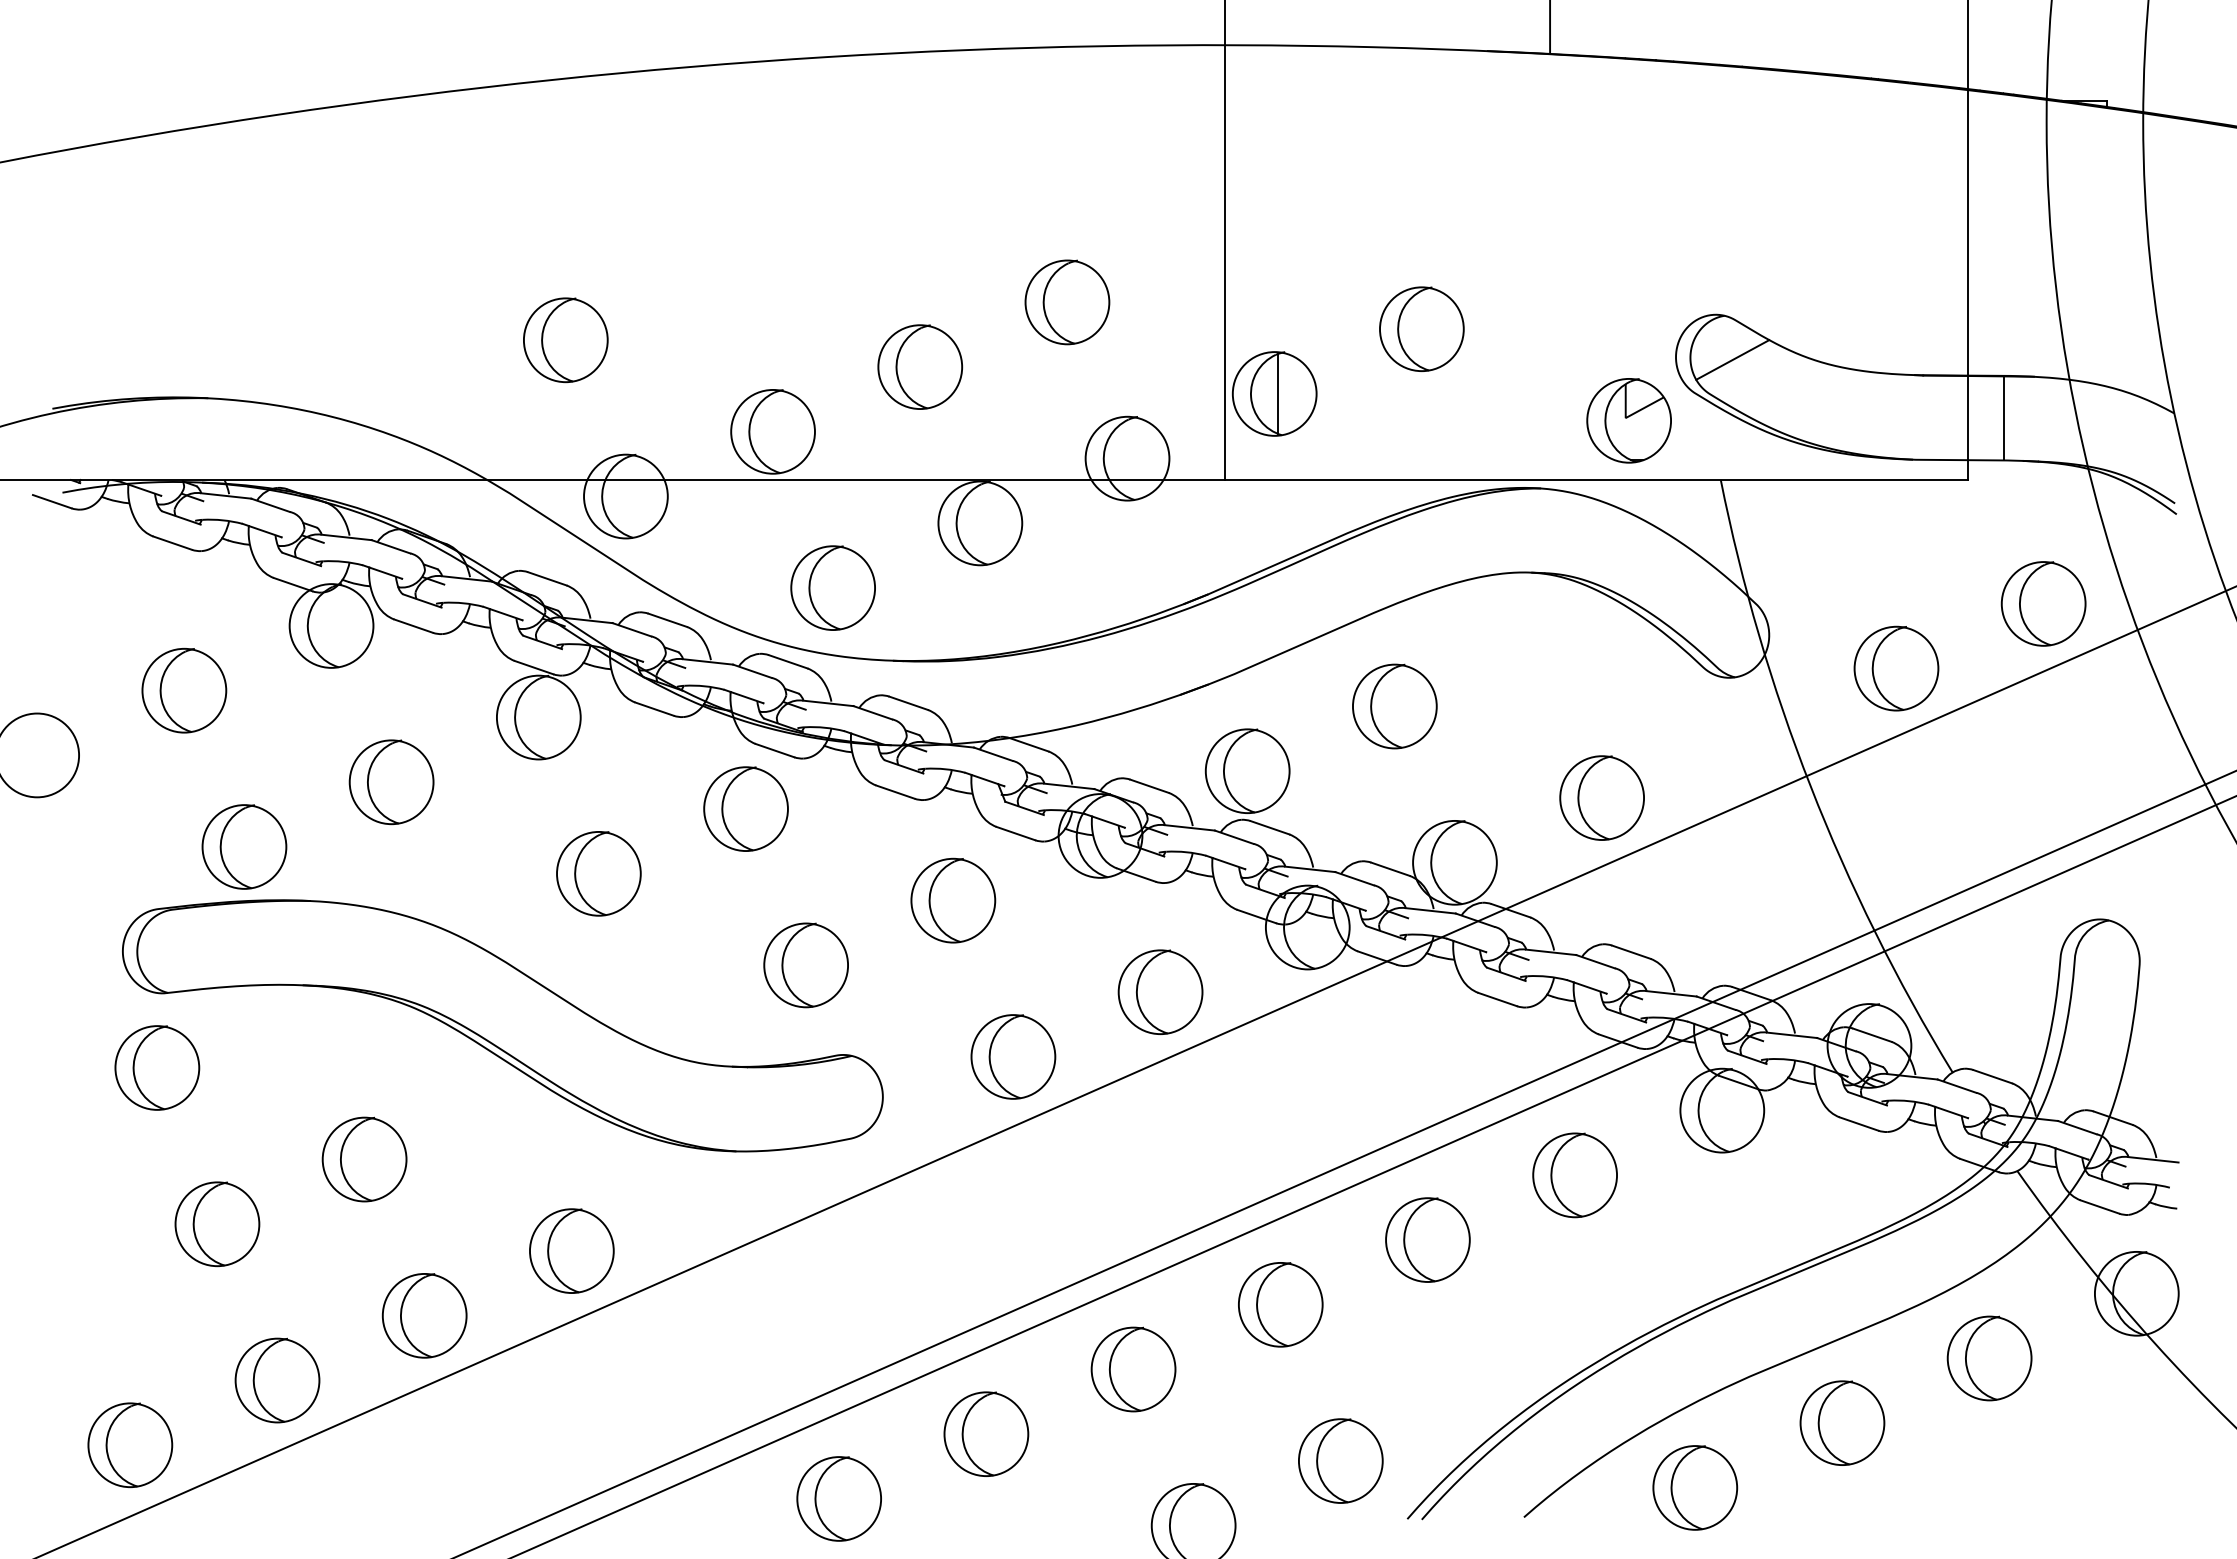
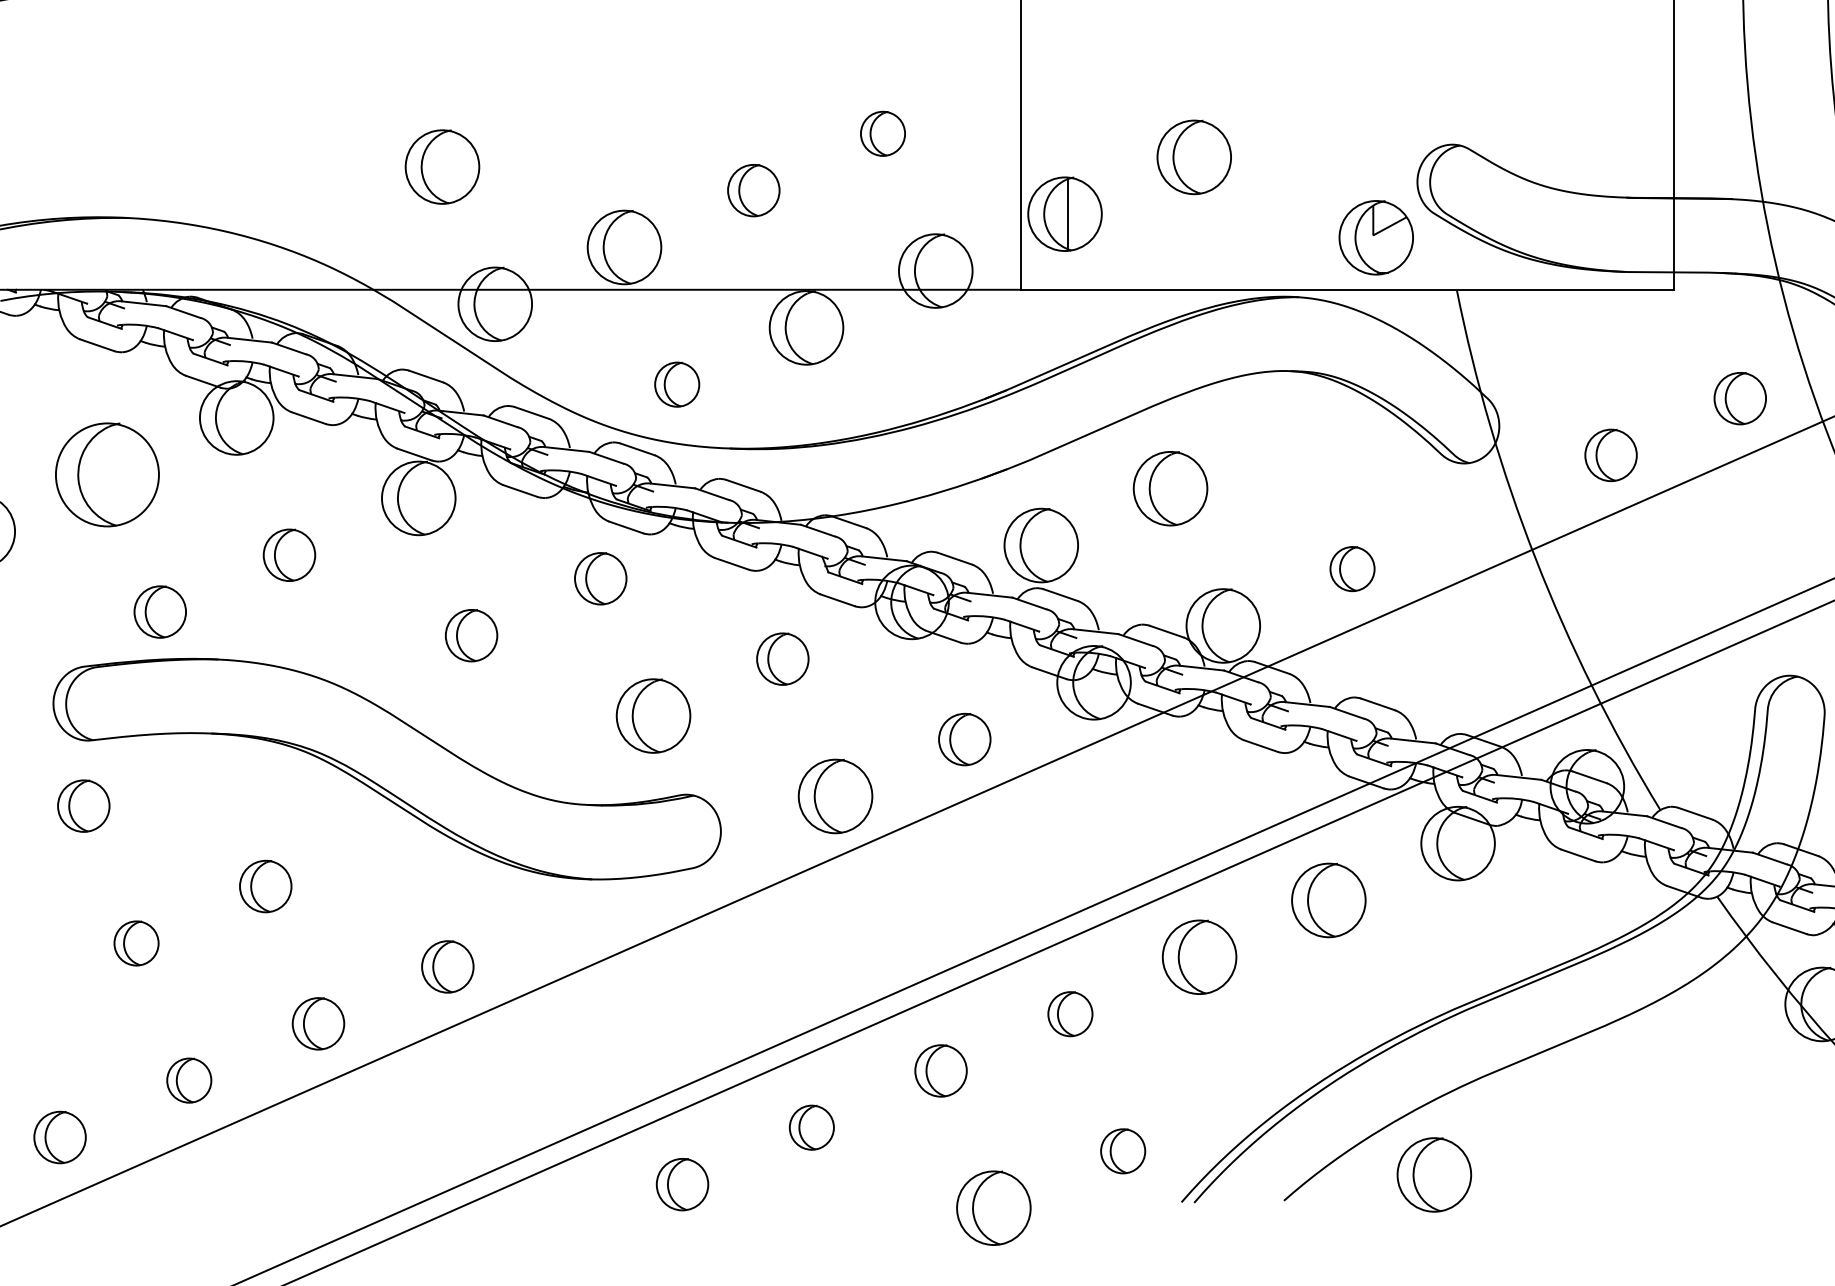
part: (1067, 302) -> (883, 133), size x0.6
line: (1732, 359) -> (1467, 183), removed
part: (920, 366) -> (753, 190), size x0.7
line: (2003, 418) -> (1705, 235), removed
part: (832, 587) -> (676, 384), size x0.6
part: (2043, 603) -> (1740, 398), size x0.7
part: (1896, 668) -> (1611, 455), size x0.7
part: (184, 690) -> (107, 474), size x1.4
part: (391, 782) -> (289, 555), size x0.7
part: (1601, 797) -> (1352, 568), size x0.6
part: (745, 808) -> (600, 578), size x0.7
part: (244, 846) -> (160, 611), size x0.7
part: (598, 873) -> (471, 635), size x0.7
part: (953, 900) -> (782, 659), size x0.7
part: (1160, 991) -> (964, 738), size x0.7
part: (157, 1067) -> (83, 805), size x0.7
part: (364, 1159) -> (265, 886), size x0.7
part: (217, 1224) -> (136, 943), size x0.6
part: (571, 1250) -> (447, 966), size x0.7
part: (1280, 1304) -> (1070, 1013), size x0.6
part: (424, 1315) -> (318, 1023), size x0.7
part: (1989, 1358) -> (1692, 1061), removed
part: (1133, 1369) -> (941, 1070), size x0.7
part: (277, 1380) -> (189, 1080), size x0.6
part: (1842, 1422) -> (1563, 1117), removed
part: (986, 1433) -> (811, 1127), size x0.6
part: (130, 1445) -> (60, 1137), size x0.7
part: (1340, 1460) -> (1122, 1150), size x0.6
part: (838, 1498) -> (681, 1184), size x0.7

